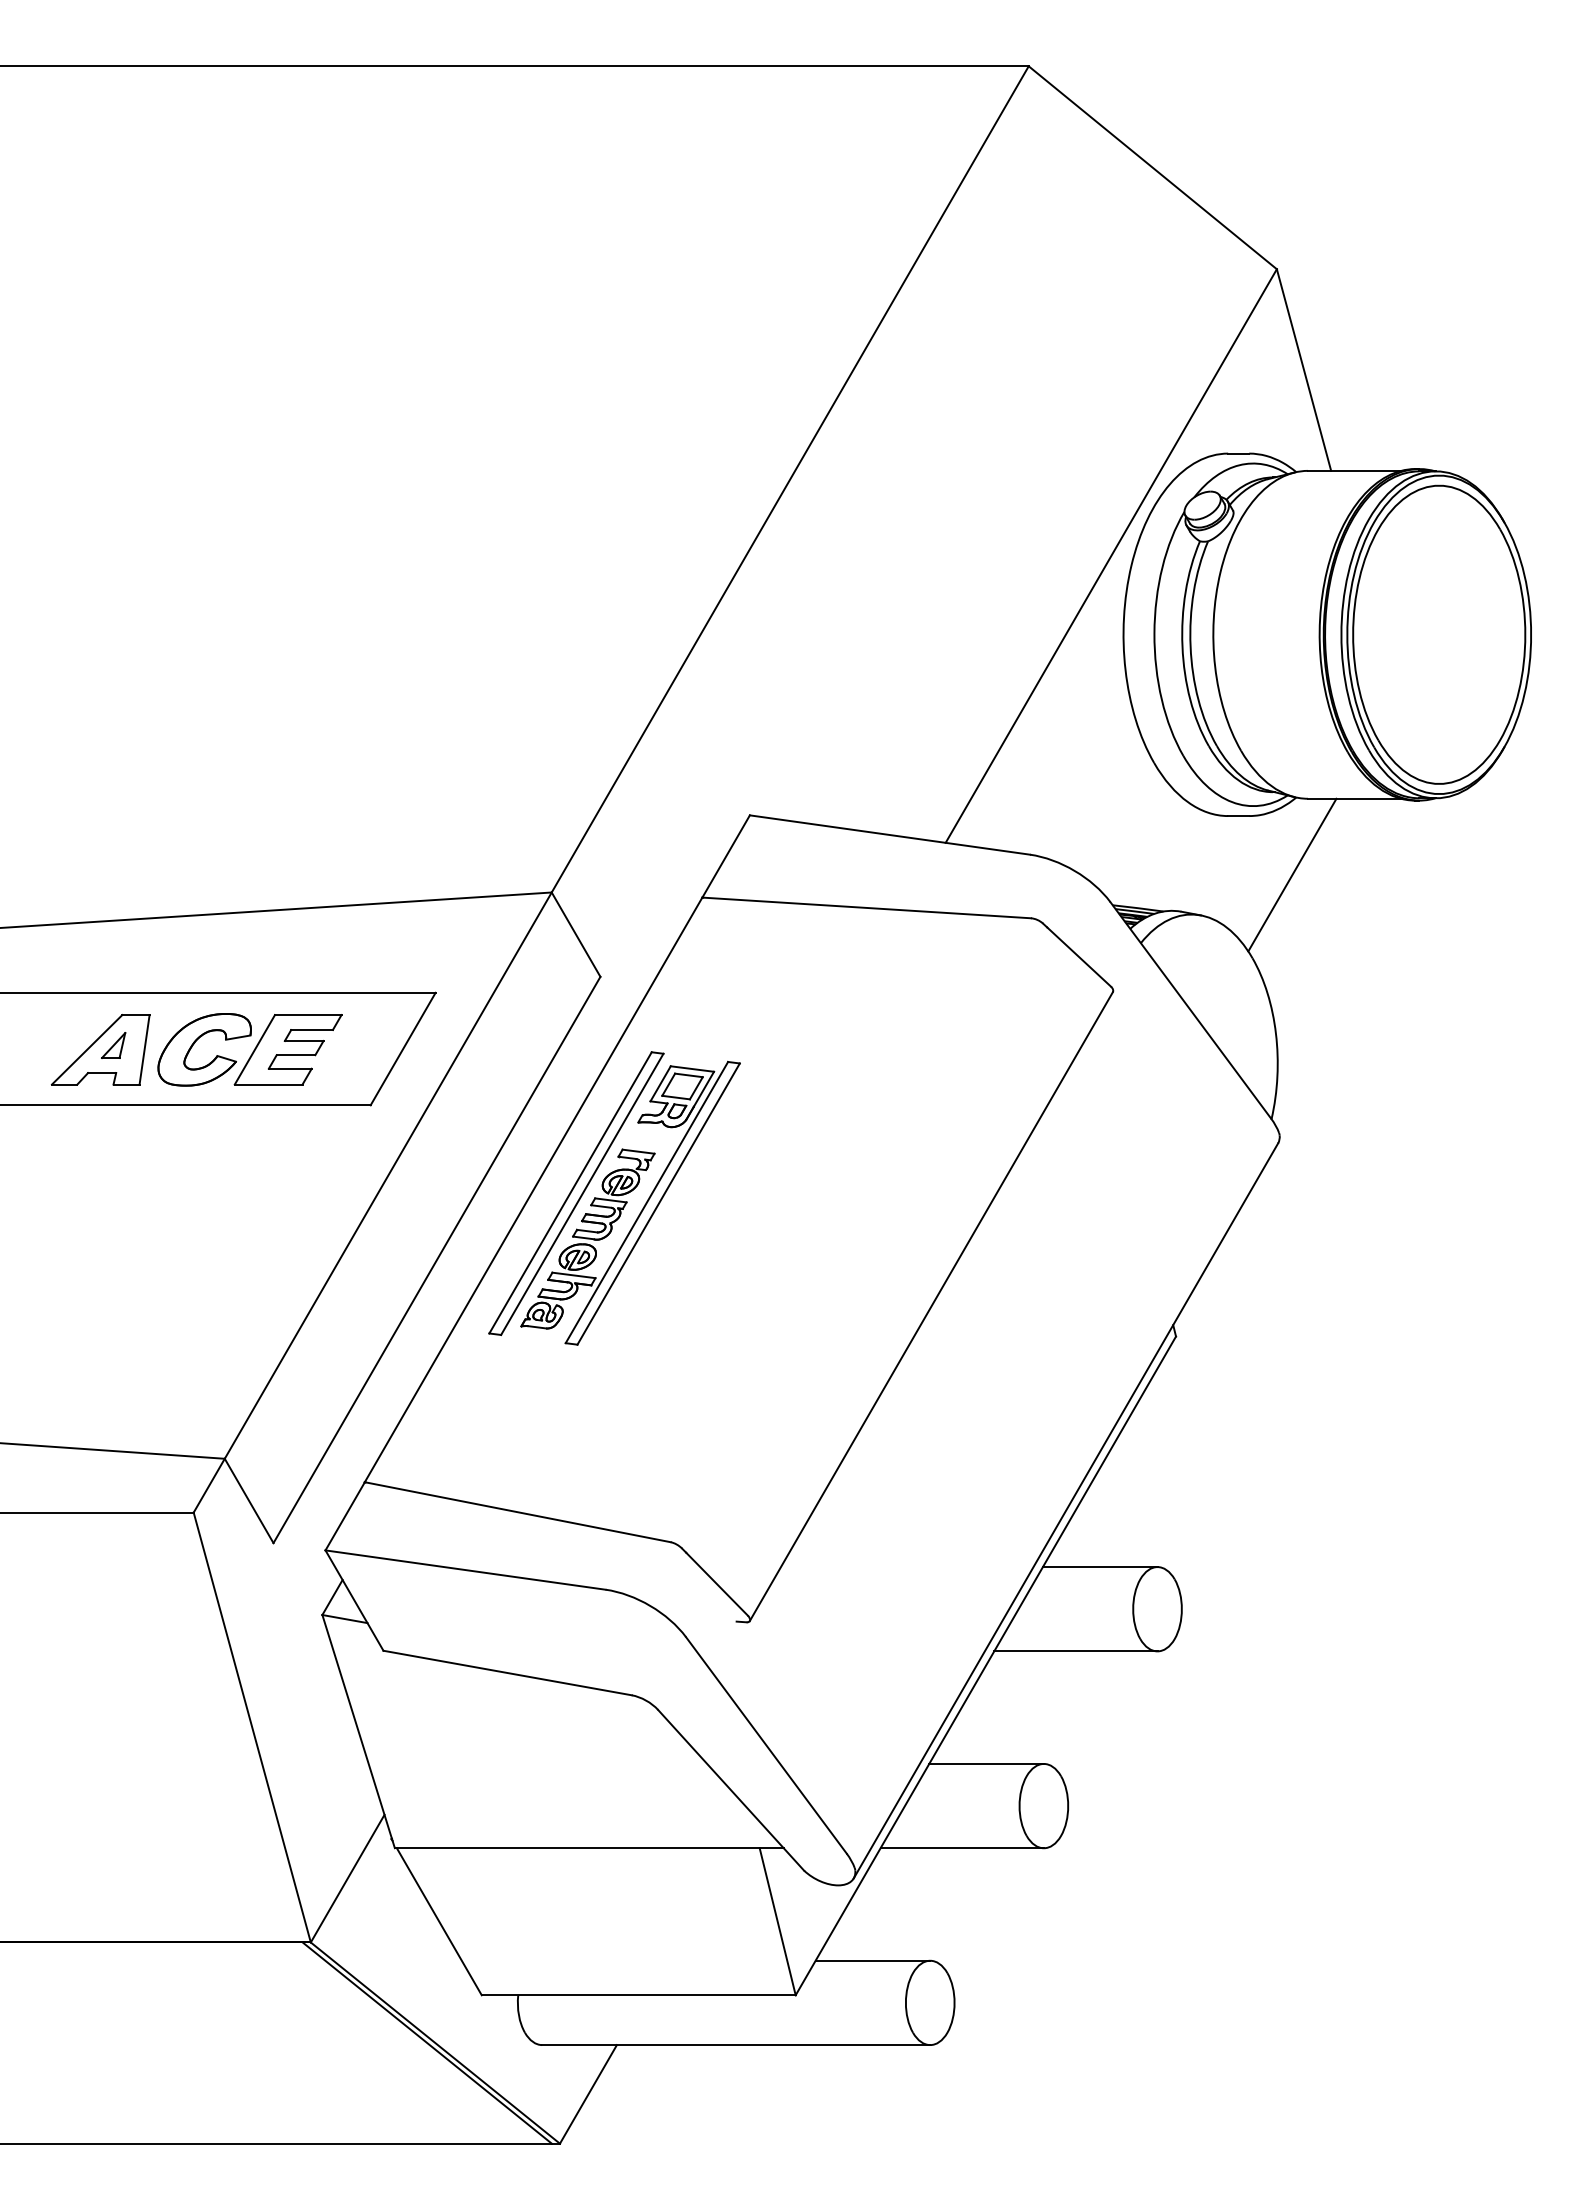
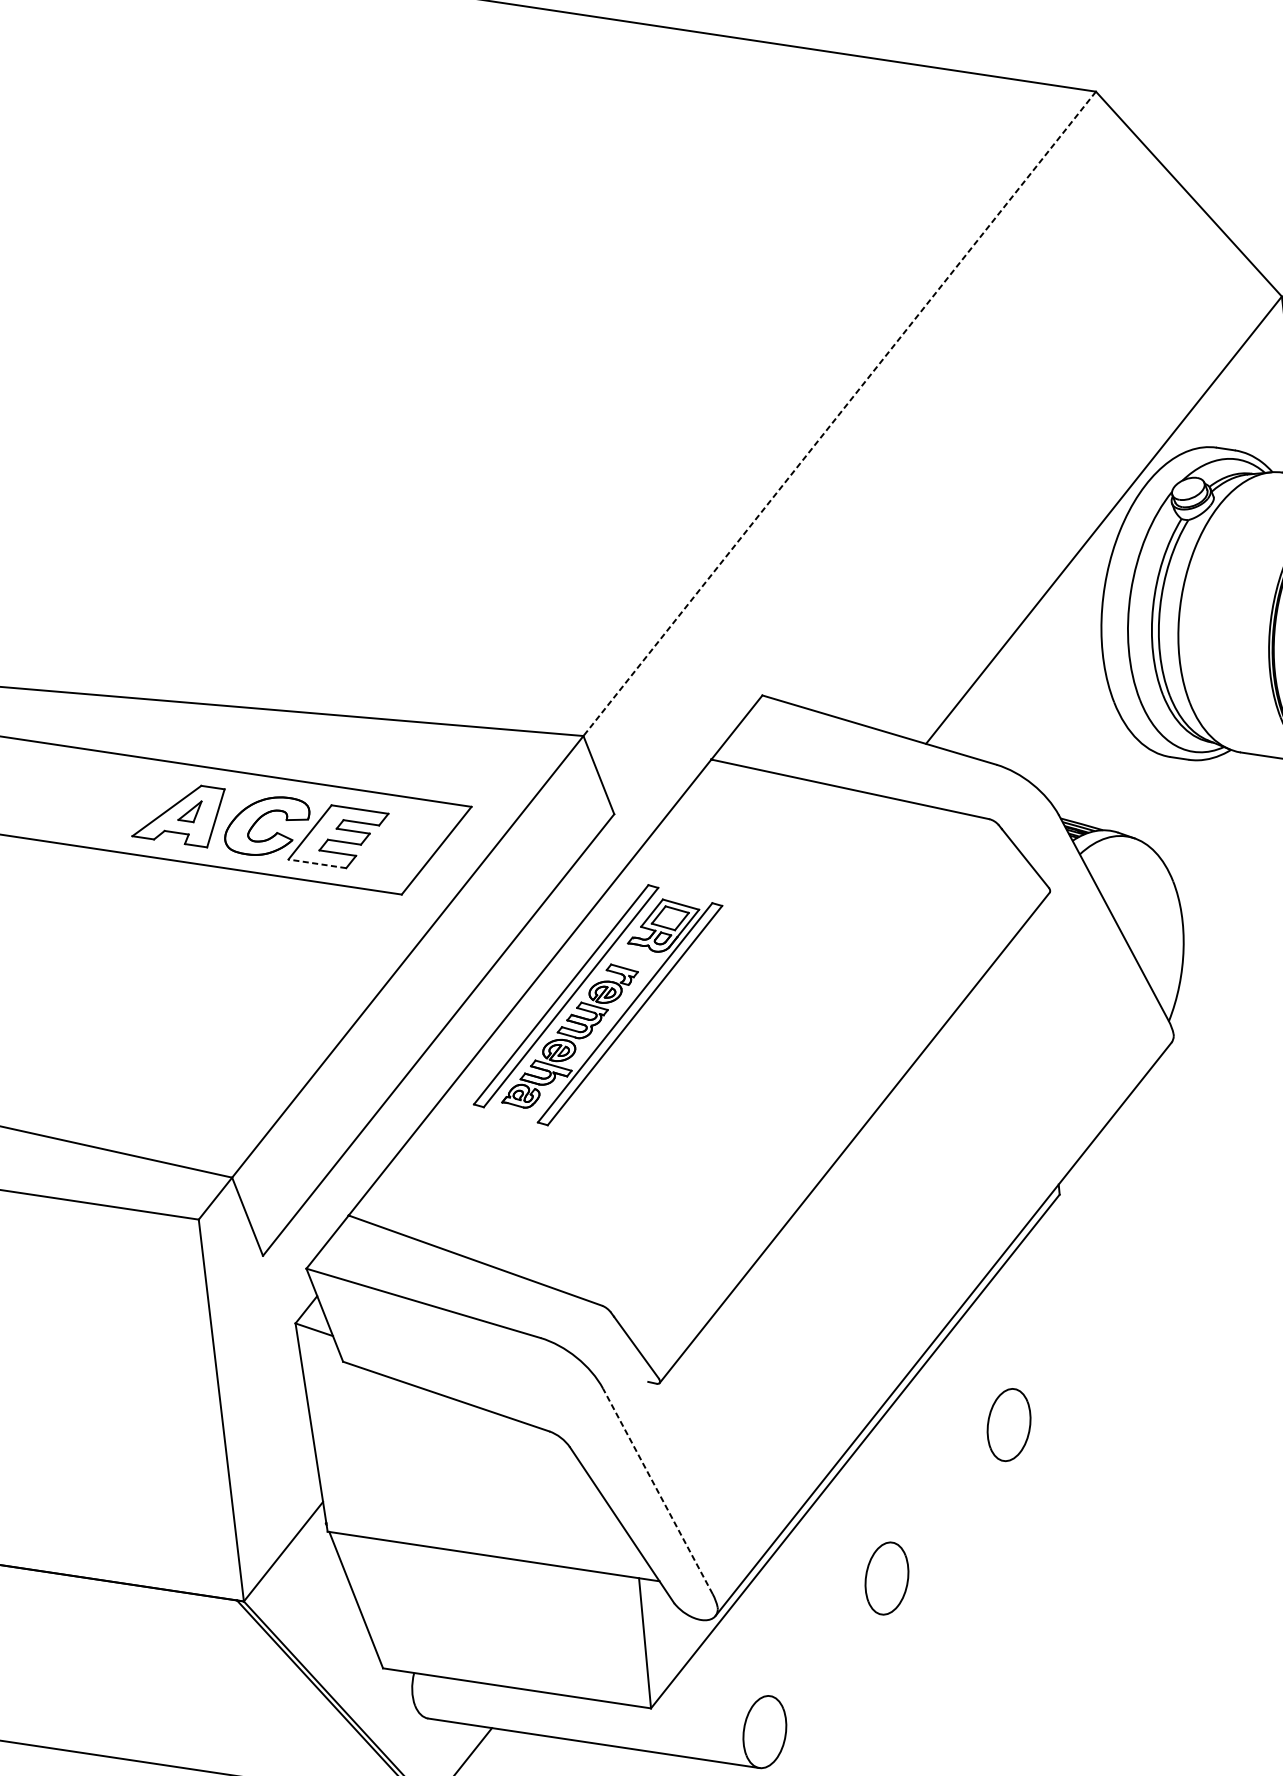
line: (789, 479) -> (839, 413), solid -> dashed
line: (1292, 874) -> (1218, 815), removed
line: (268, 1084) -> (317, 863), solid -> dashed
line: (1099, 1567) -> (964, 1382), removed
line: (1075, 1651) -> (933, 1450), removed
line: (766, 1745) -> (657, 1491), solid -> dashed
line: (986, 1763) -> (843, 1534), removed
line: (961, 1848) -> (811, 1604), removed
line: (872, 1960) -> (721, 1688), removed

